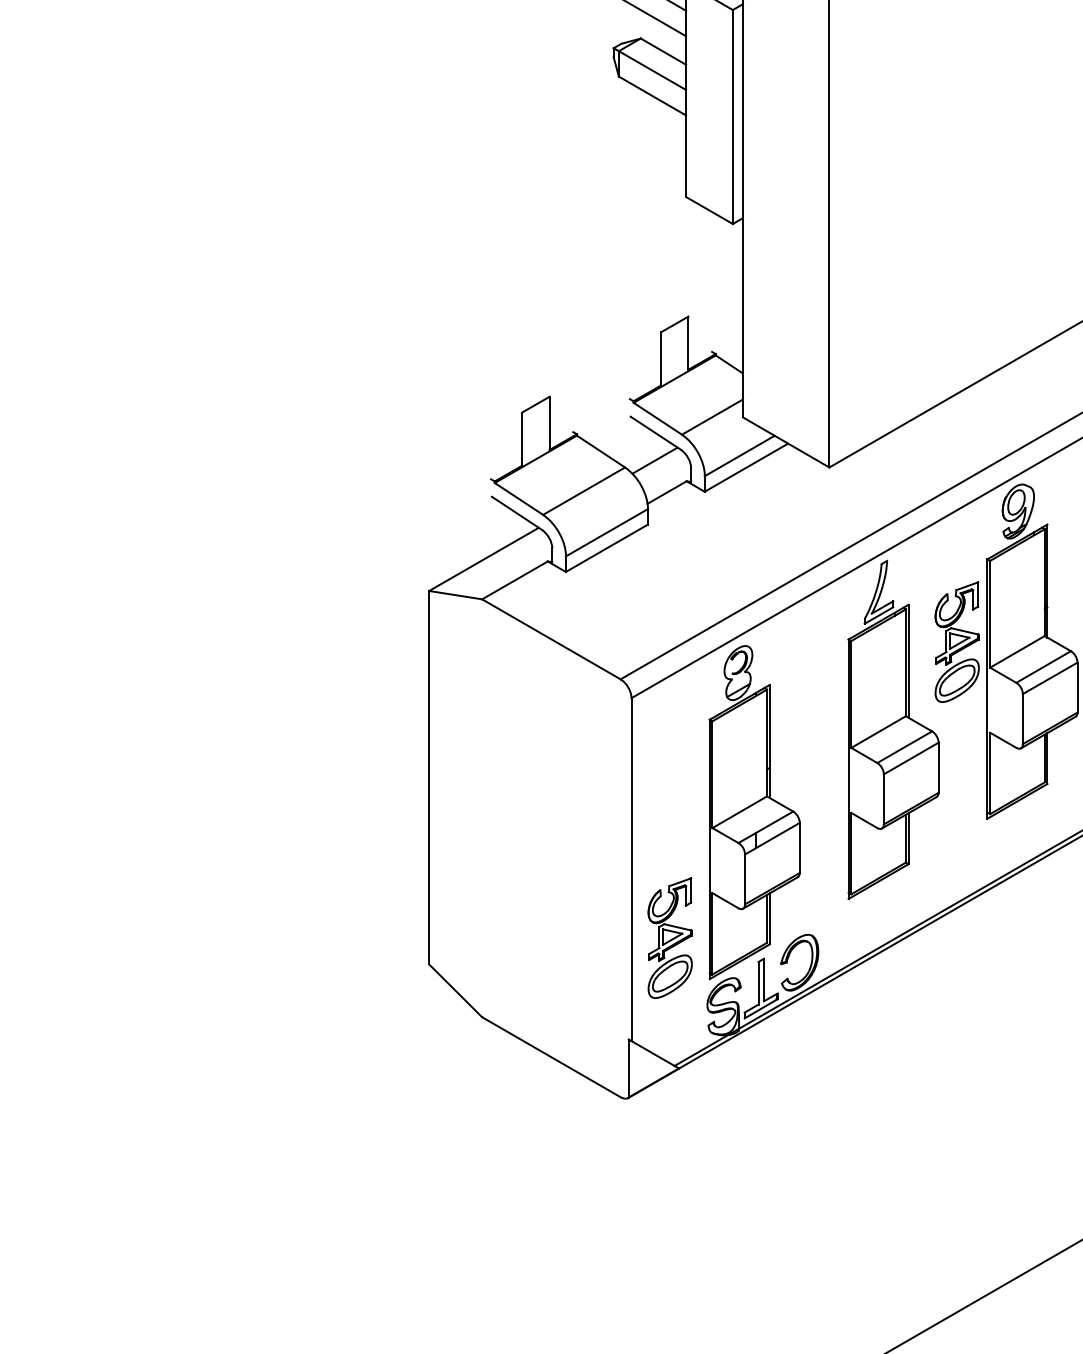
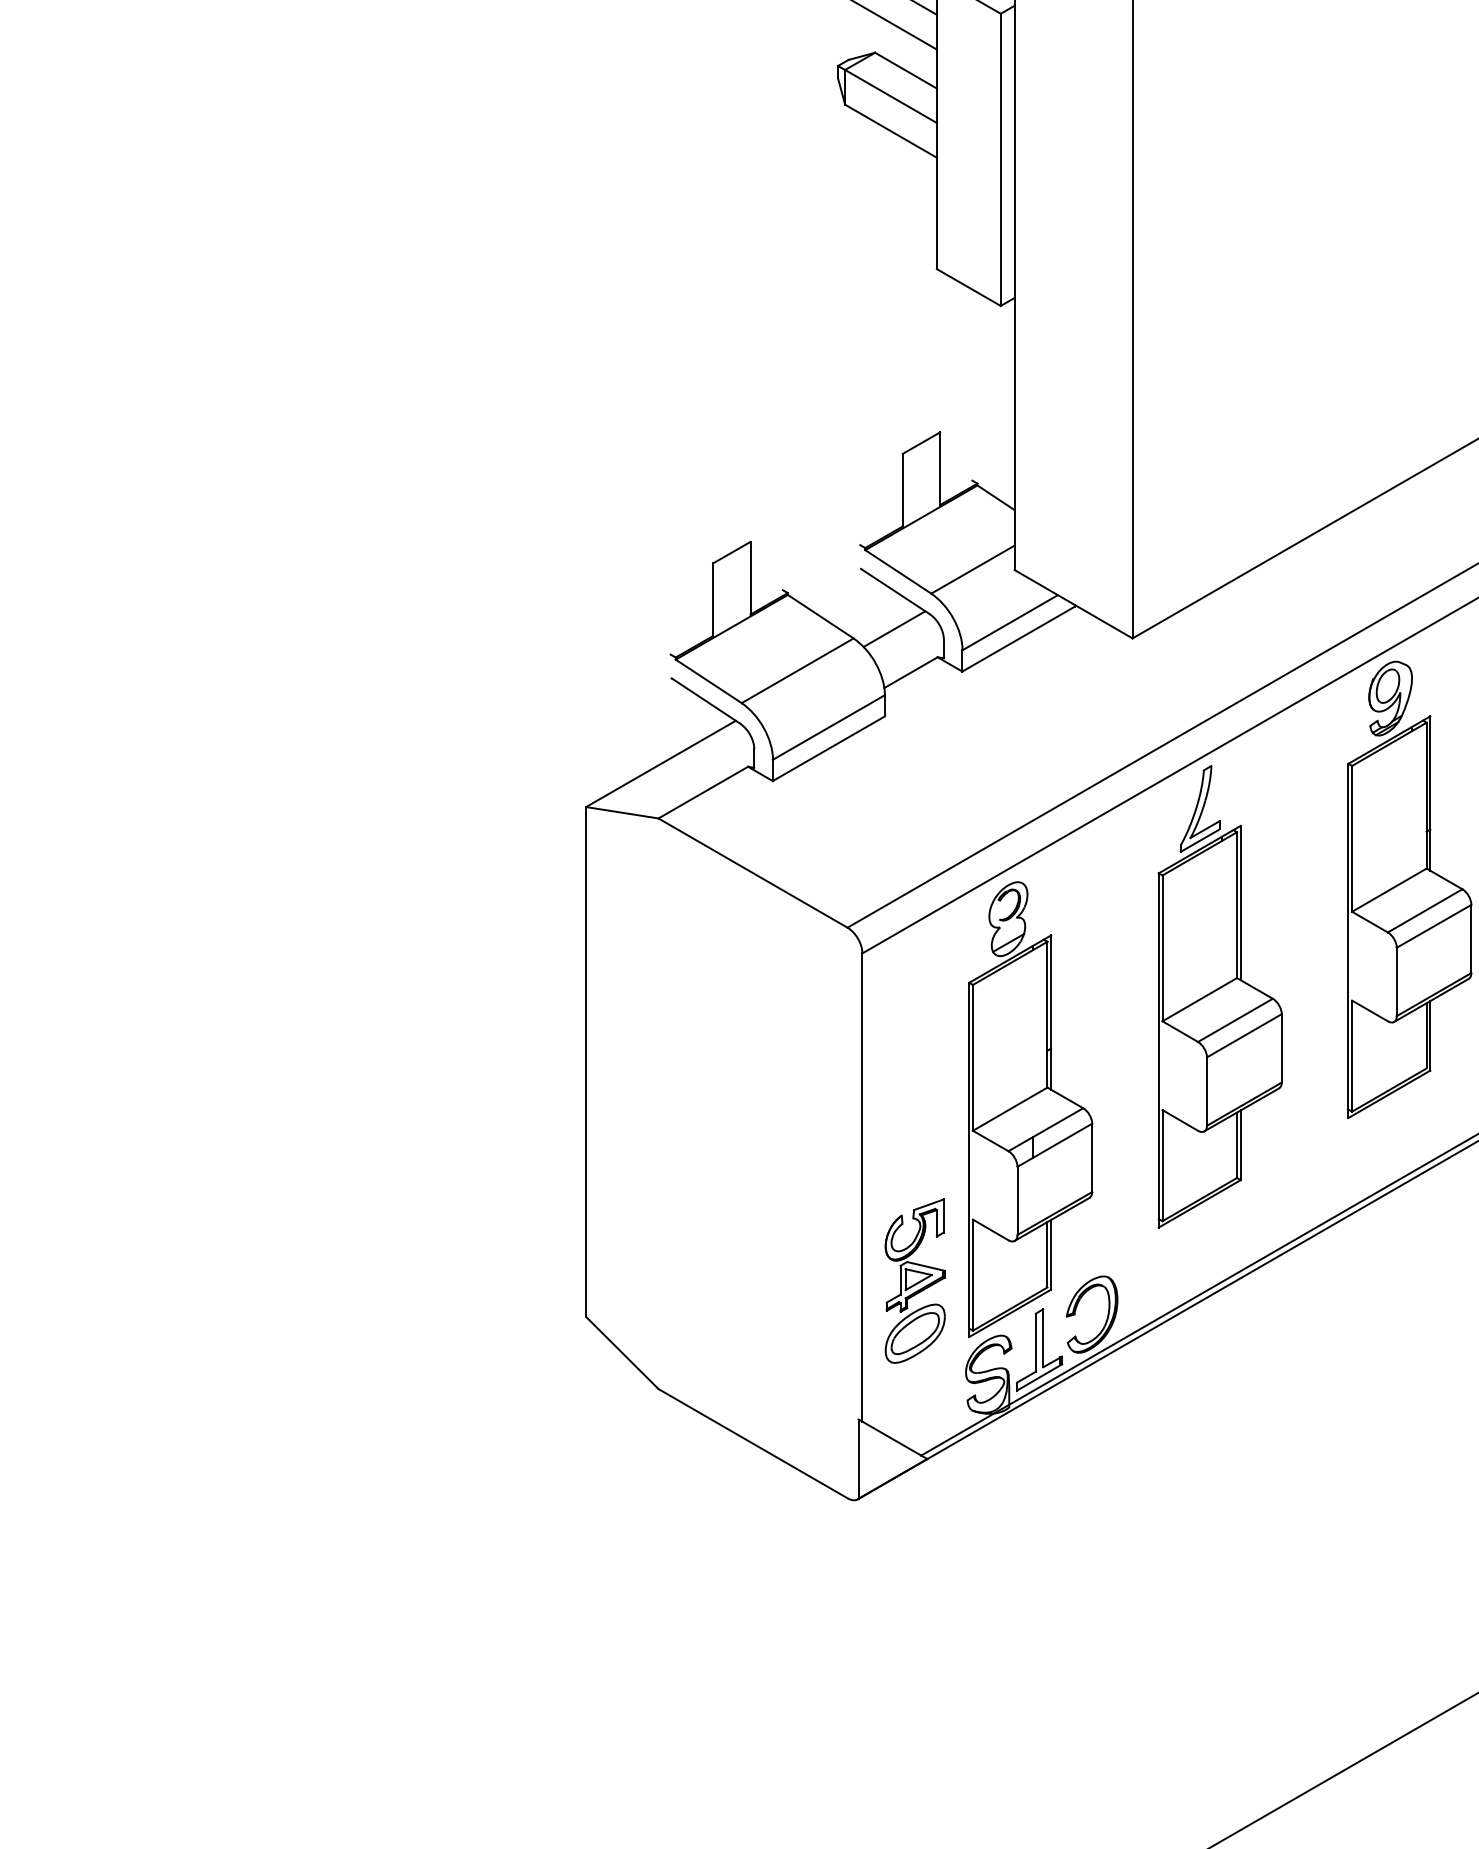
part: (956, 641) -> (1306, 876), removed

